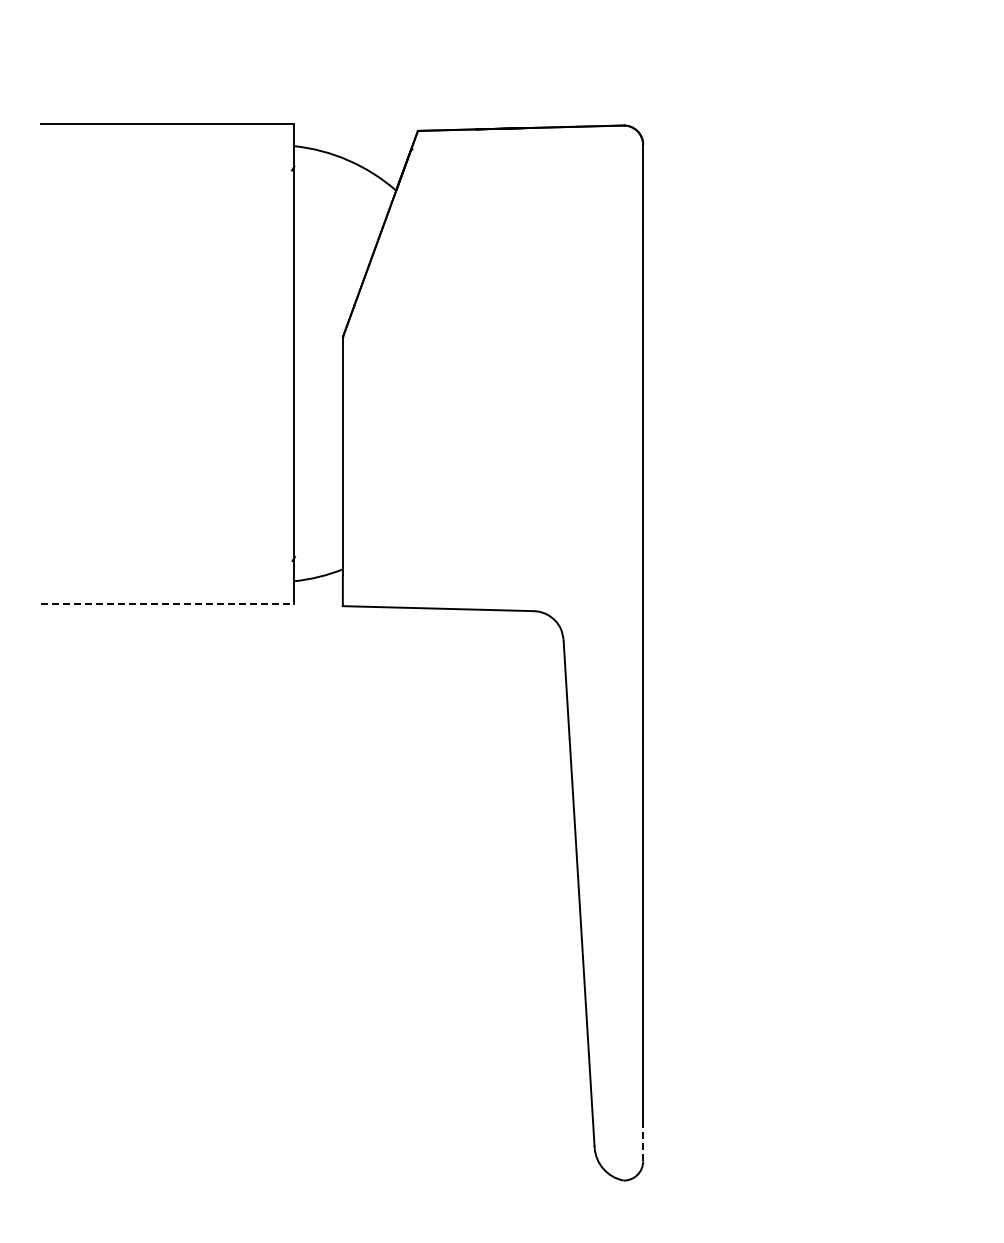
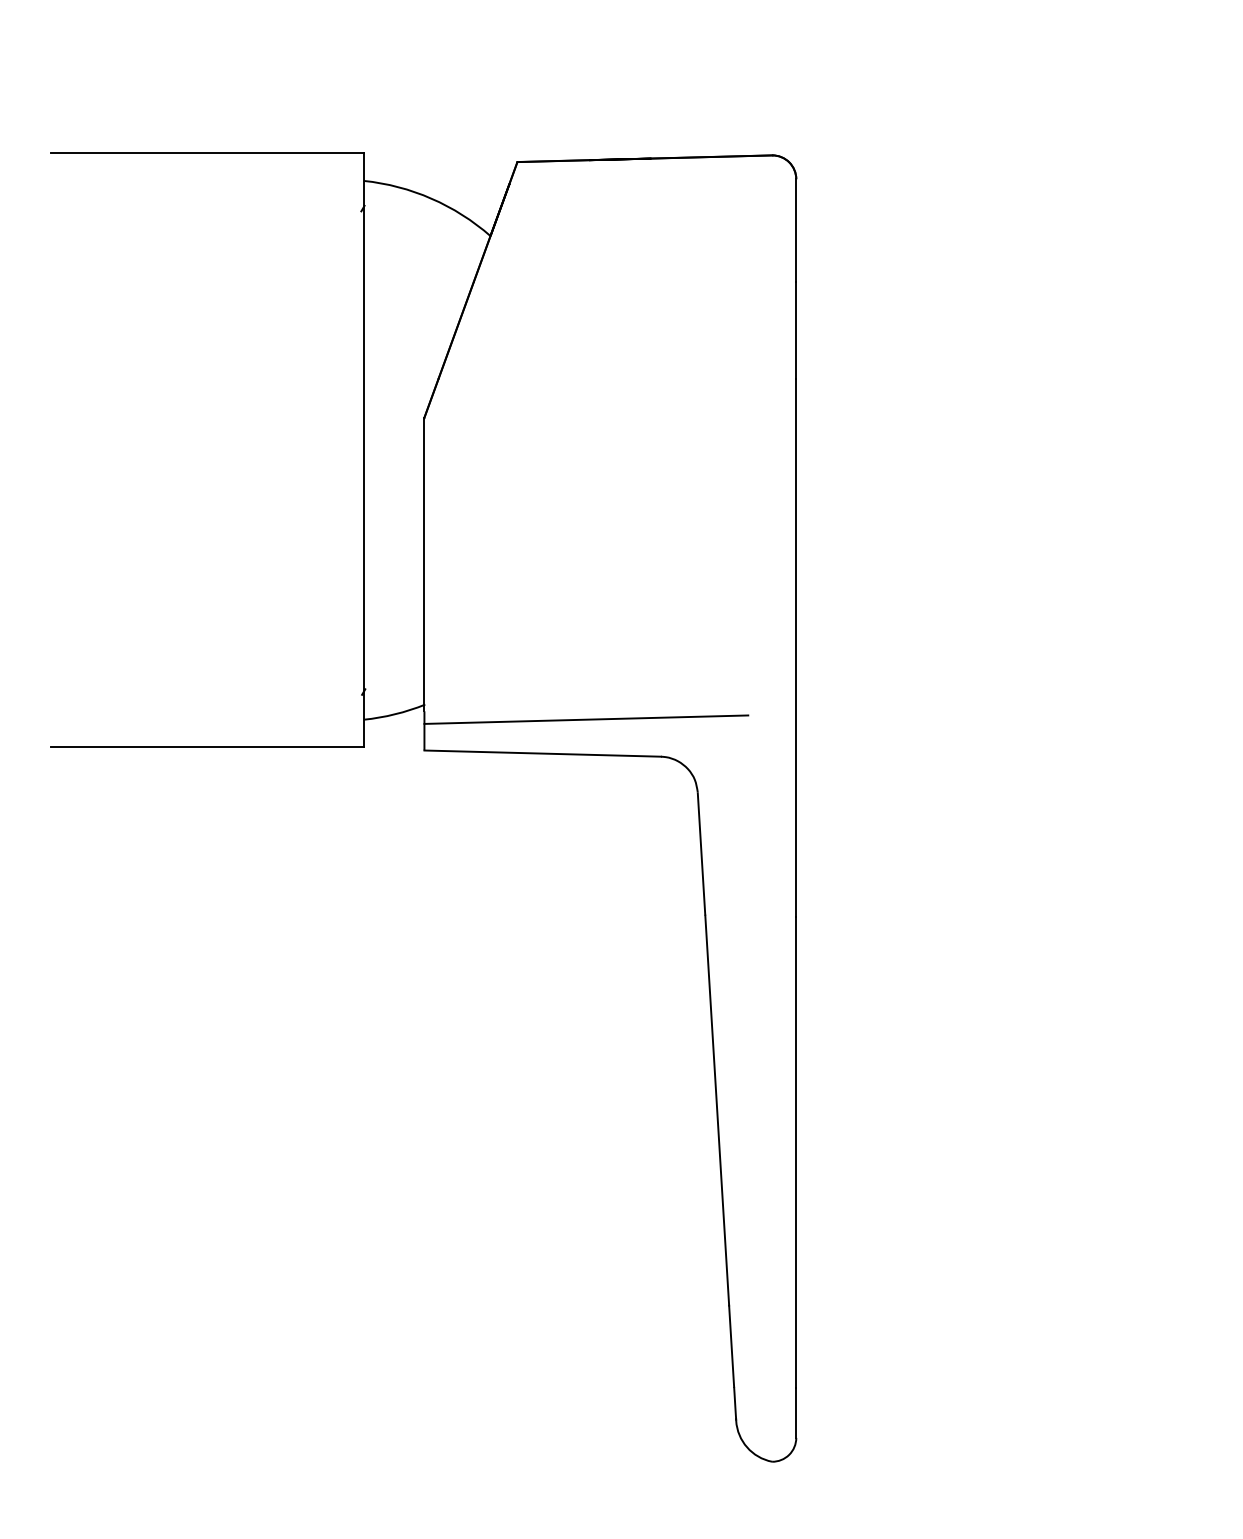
line: (473, 580) -> (586, 718), added
line: (168, 603) -> (208, 747), dashed -> solid
line: (643, 1141) -> (796, 1413), dashed -> solid

